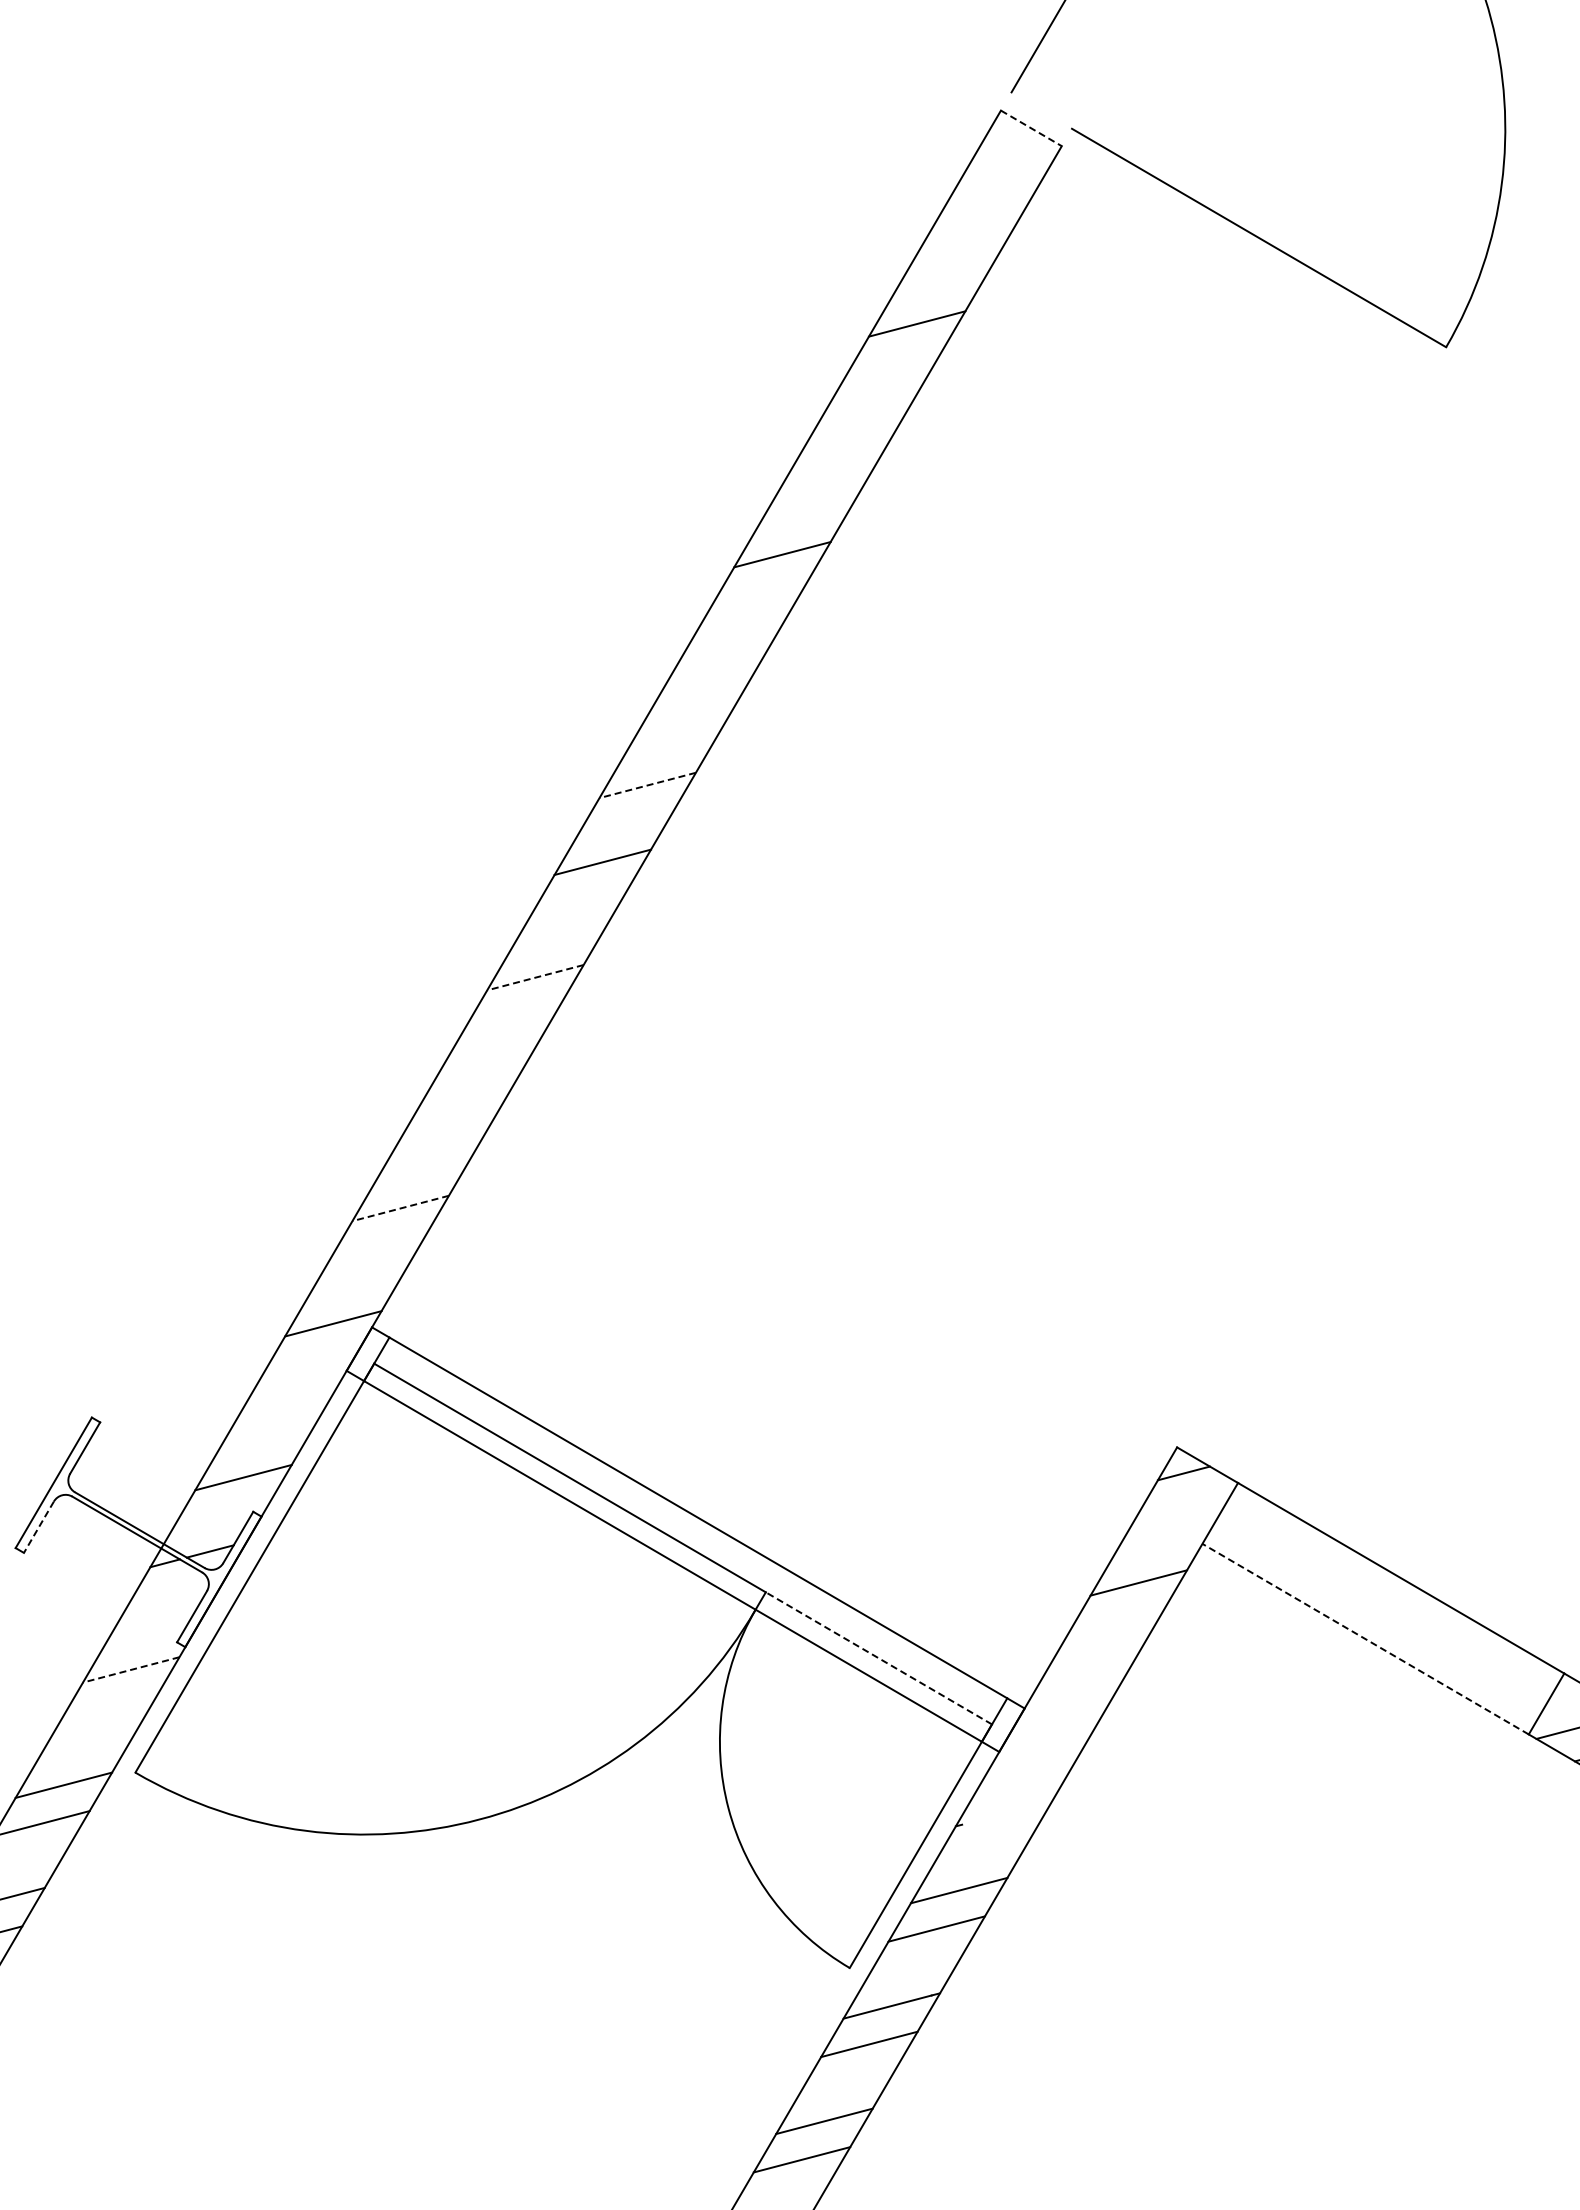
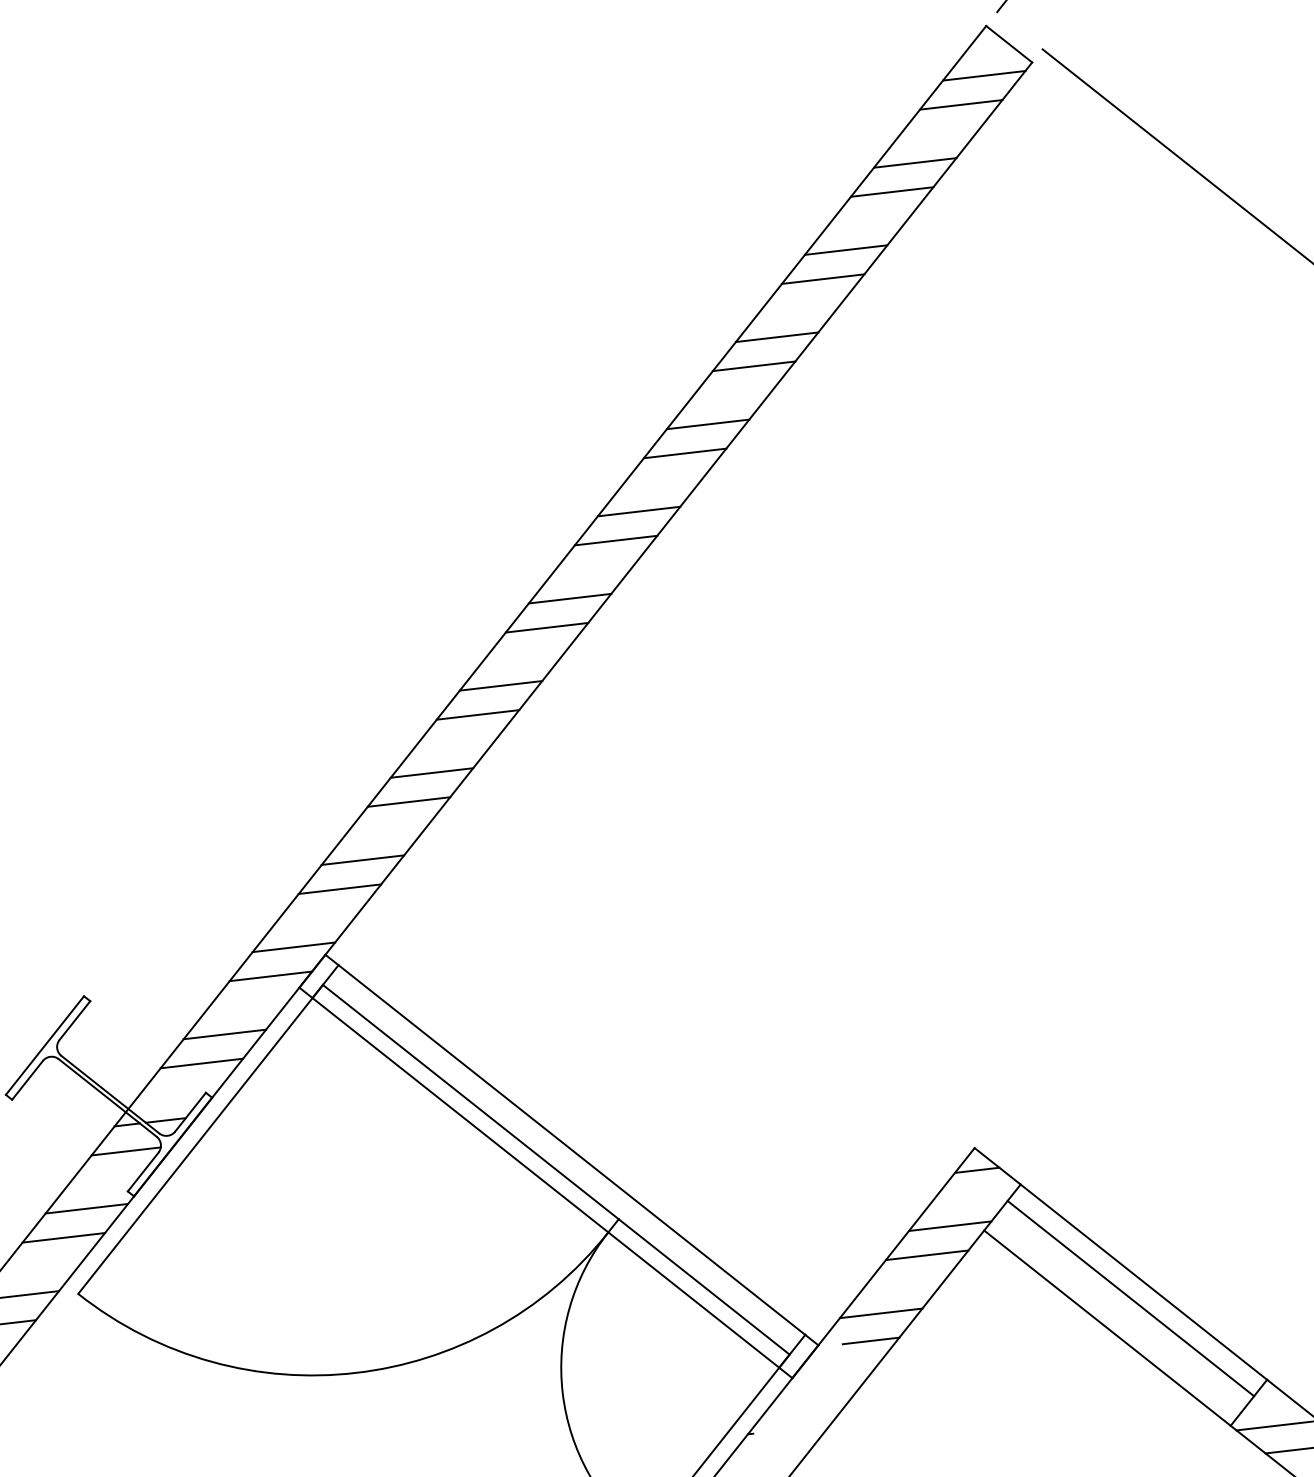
line: (1031, 128) -> (1009, 44), dashed -> solid
line: (1006, 169) -> (983, 75), added
line: (984, 208) -> (961, 104), added
line: (939, 285) -> (915, 162), added
line: (872, 400) -> (846, 249), added
line: (849, 438) -> (823, 278), added
line: (804, 515) -> (776, 336), added
line: (737, 631) -> (708, 424), added
line: (714, 669) -> (684, 452), added
line: (669, 746) -> (638, 511), added
line: (647, 785) -> (615, 540), dashed -> solid
line: (580, 900) -> (547, 627), added
line: (535, 977) -> (501, 685), dashed -> solid
line: (512, 1015) -> (477, 714), added
line: (467, 1092) -> (431, 772), added
line: (445, 1131) -> (408, 802), added
line: (400, 1208) -> (362, 860), dashed -> solid
line: (378, 1246) -> (340, 888), added
line: (310, 1361) -> (270, 975), added
line: (265, 1438) -> (224, 1033), added
line: (38, 1527) -> (27, 1080), dashed -> solid
line: (1161, 1544) -> (950, 1226), added
line: (167, 1594) -> (125, 1150), added
line: (1388, 1599) -> (1130, 1298), added
line: (1365, 1639) -> (1107, 1328), dashed -> solid
line: (878, 1658) -> (703, 1286), dashed -> solid
line: (1093, 1659) -> (880, 1313), added
line: (131, 1669) -> (87, 1208), dashed -> solid
line: (1086, 1694) -> (870, 1341), added
line: (108, 1708) -> (63, 1237), added

